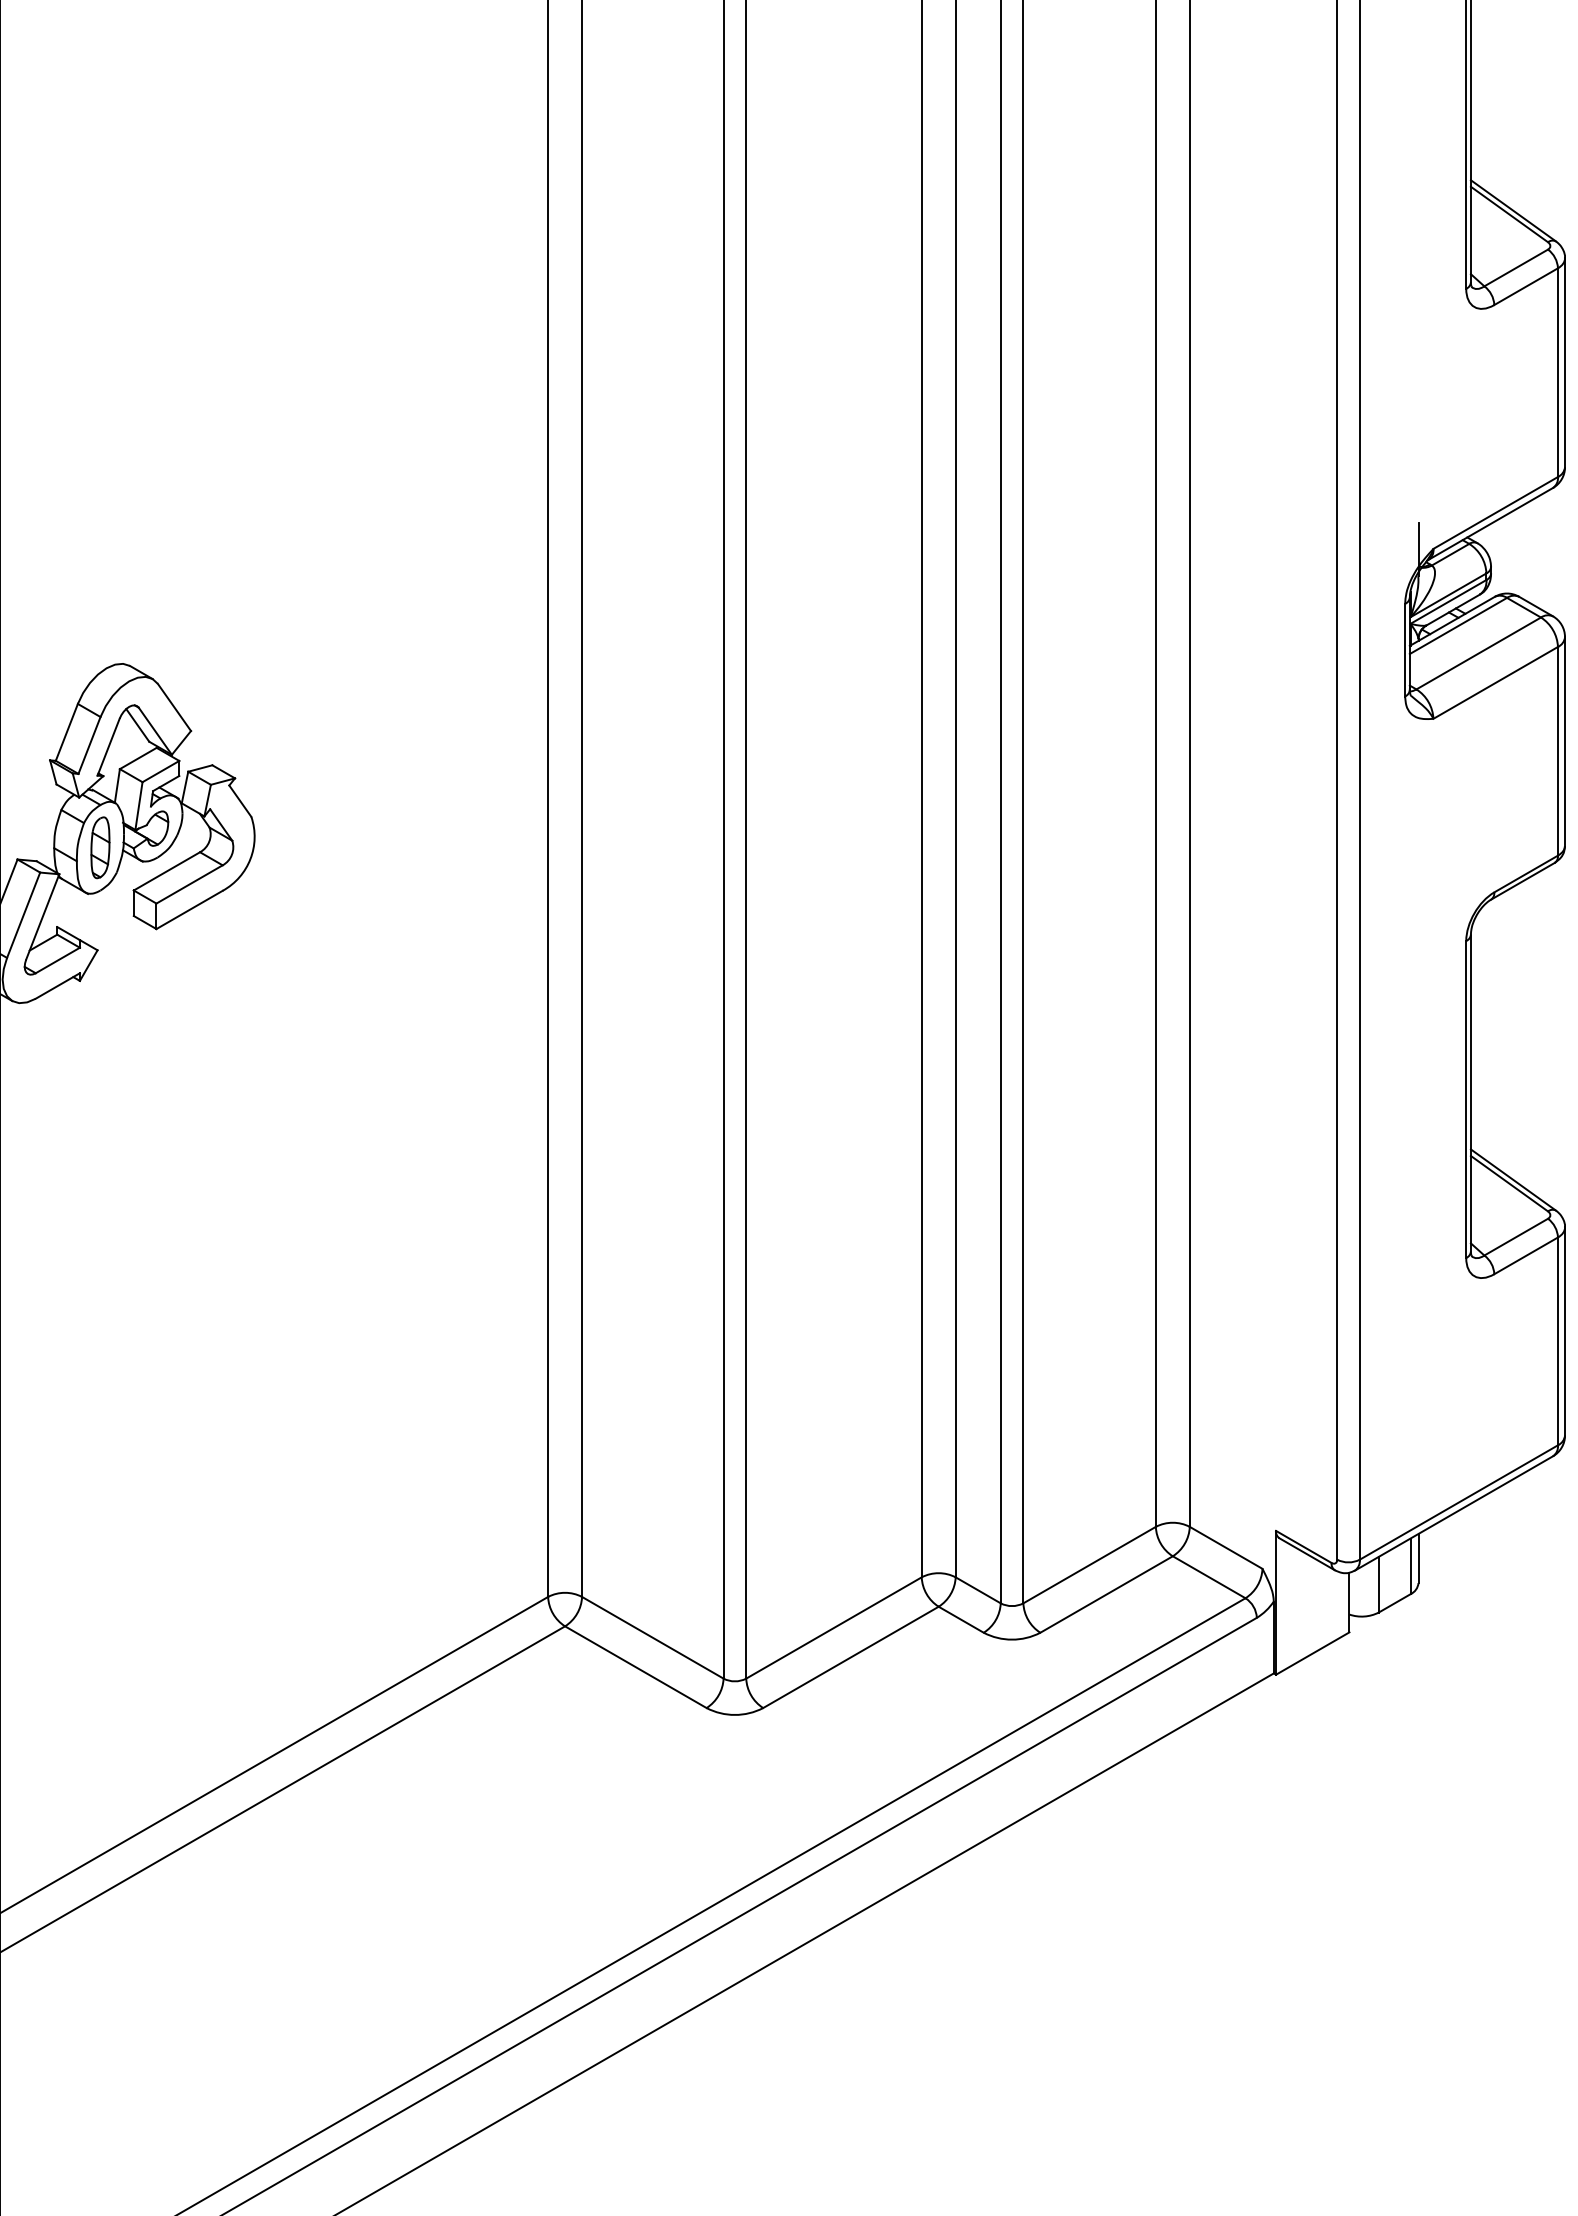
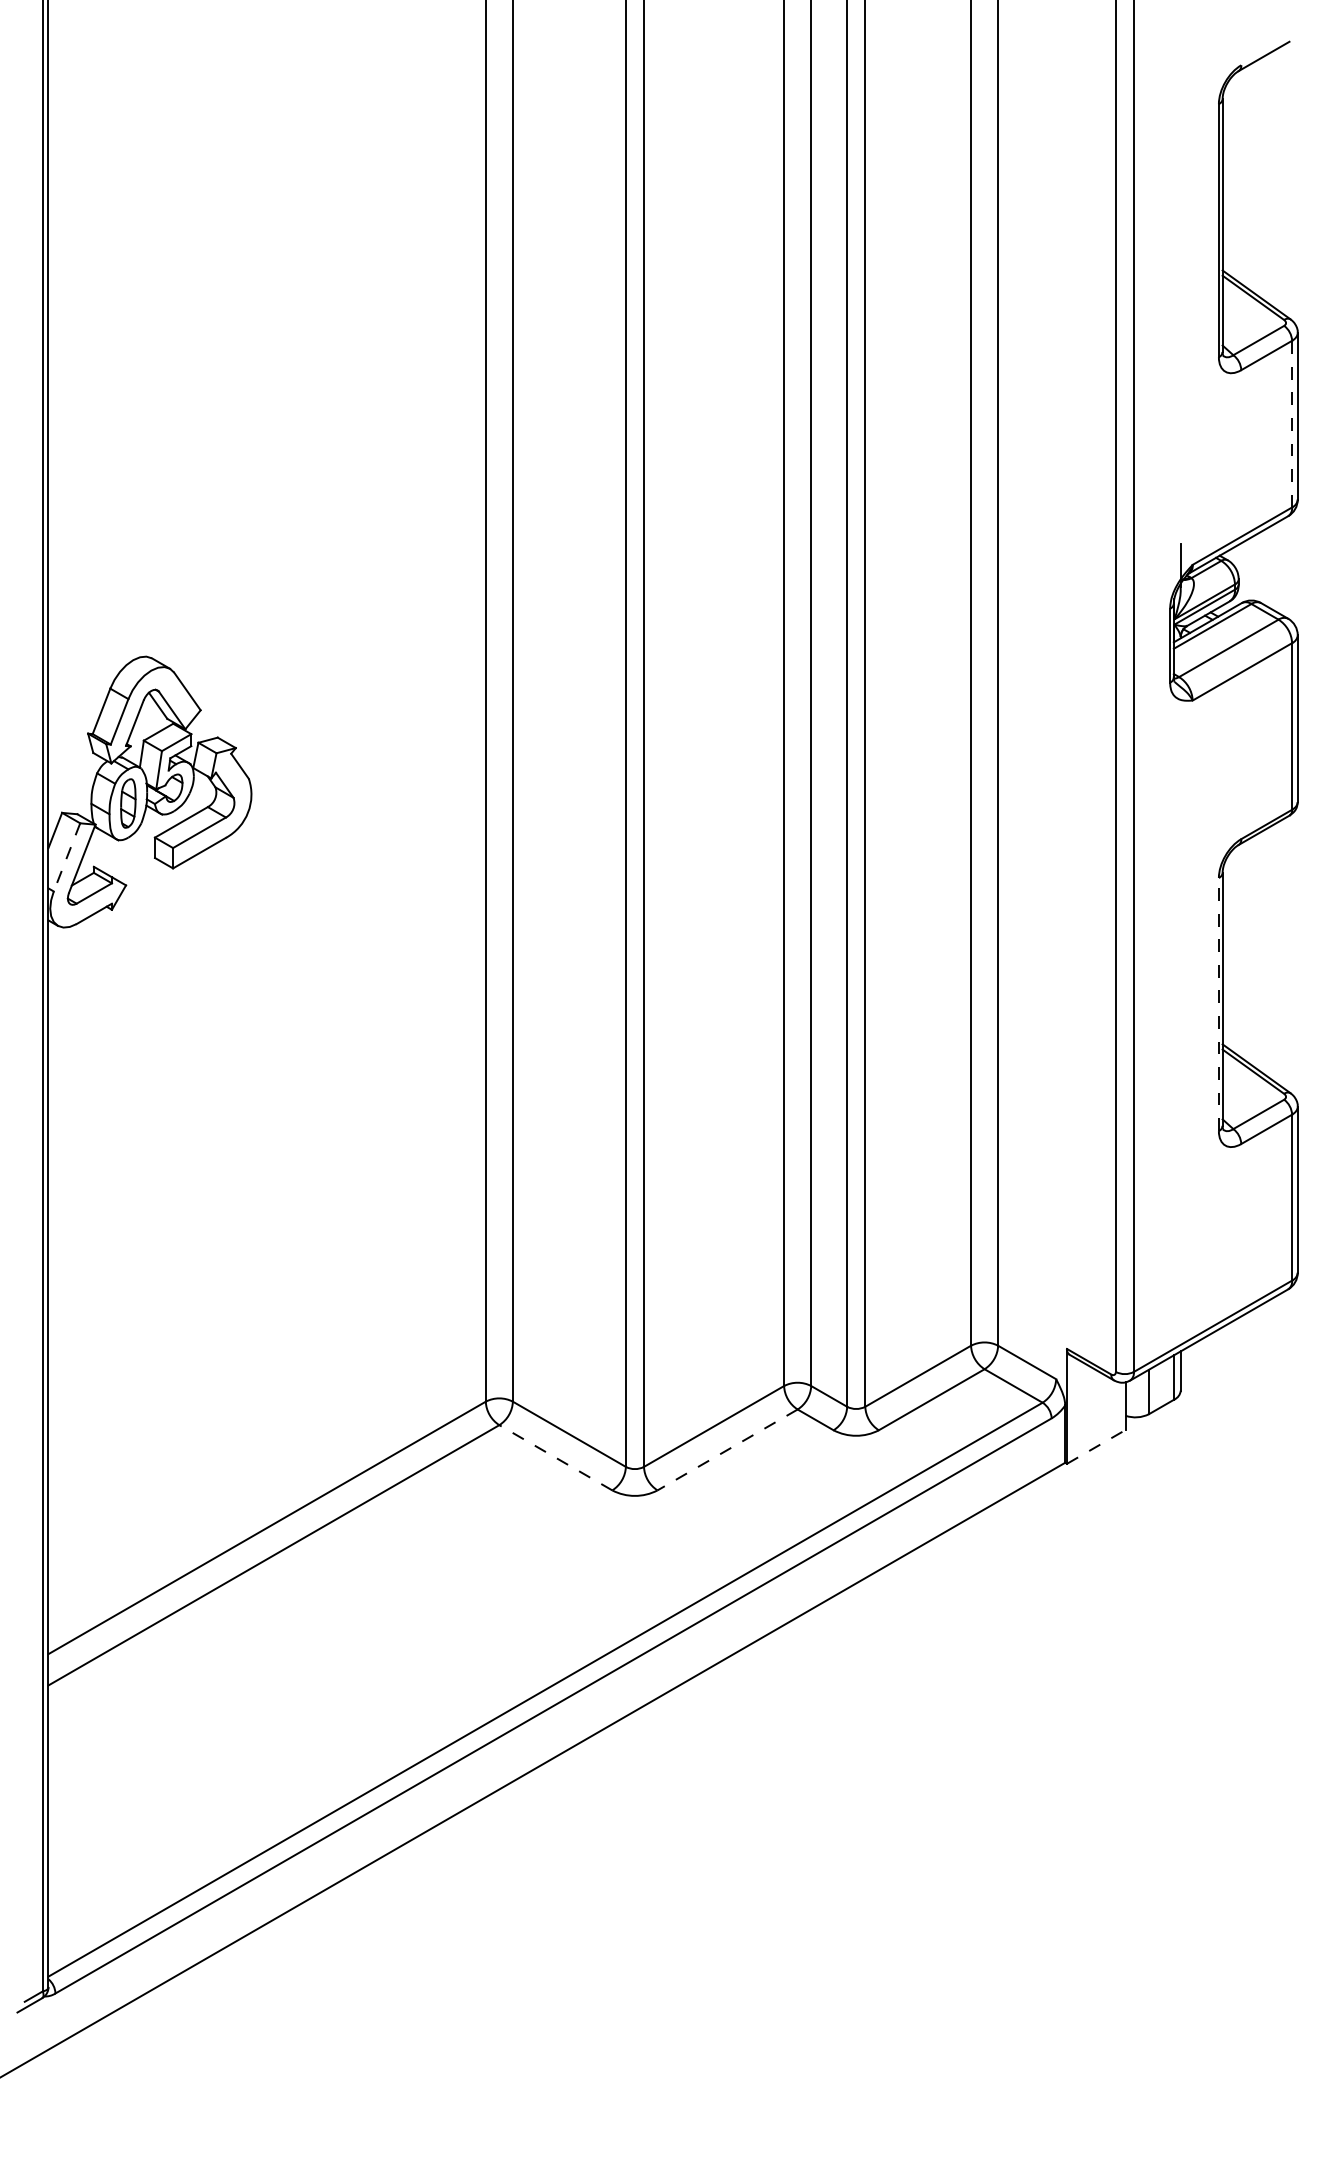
line: (1558, 371) -> (1292, 423), solid -> dashed
line: (24, 915) -> (67, 857), solid -> dashed
line: (1465, 1099) -> (1218, 1004), solid -> dashed
line: (1312, 1653) -> (1096, 1446), solid -> dashed
line: (850, 1656) -> (727, 1449), solid -> dashed
line: (635, 1666) -> (555, 1457), solid -> dashed

